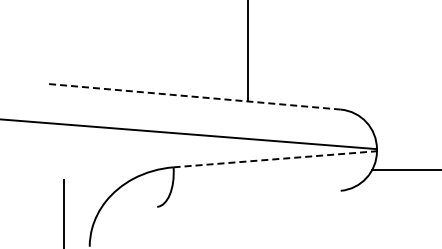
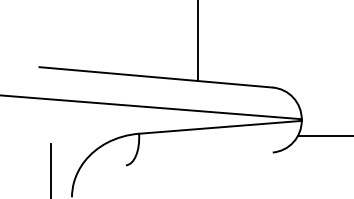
line: (195, 96) -> (156, 77), dashed -> solid
line: (275, 159) -> (220, 127), dashed -> solid

